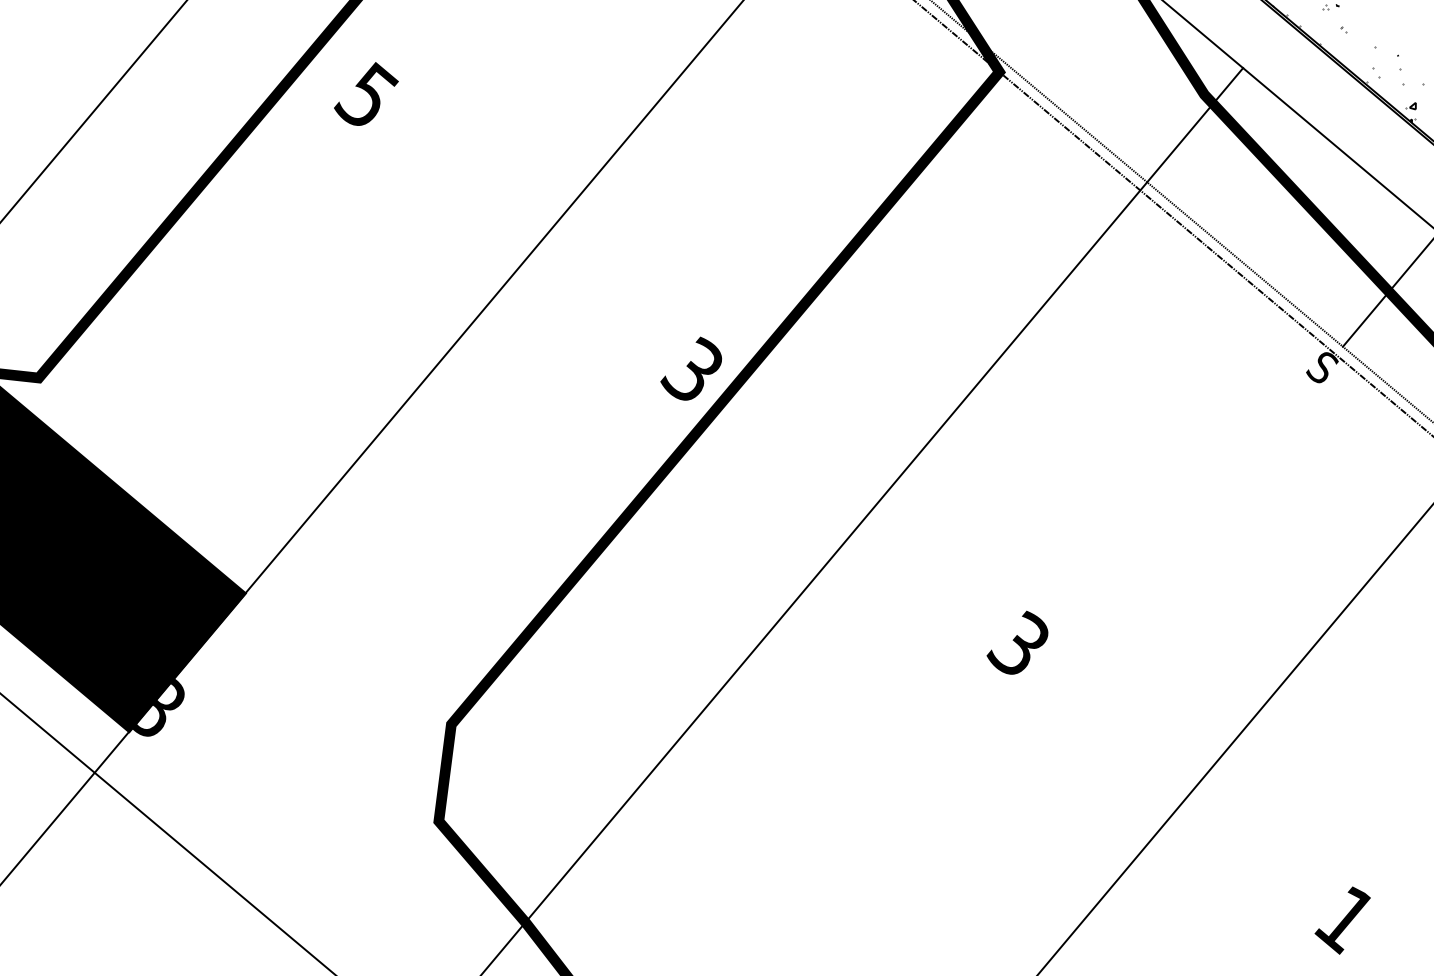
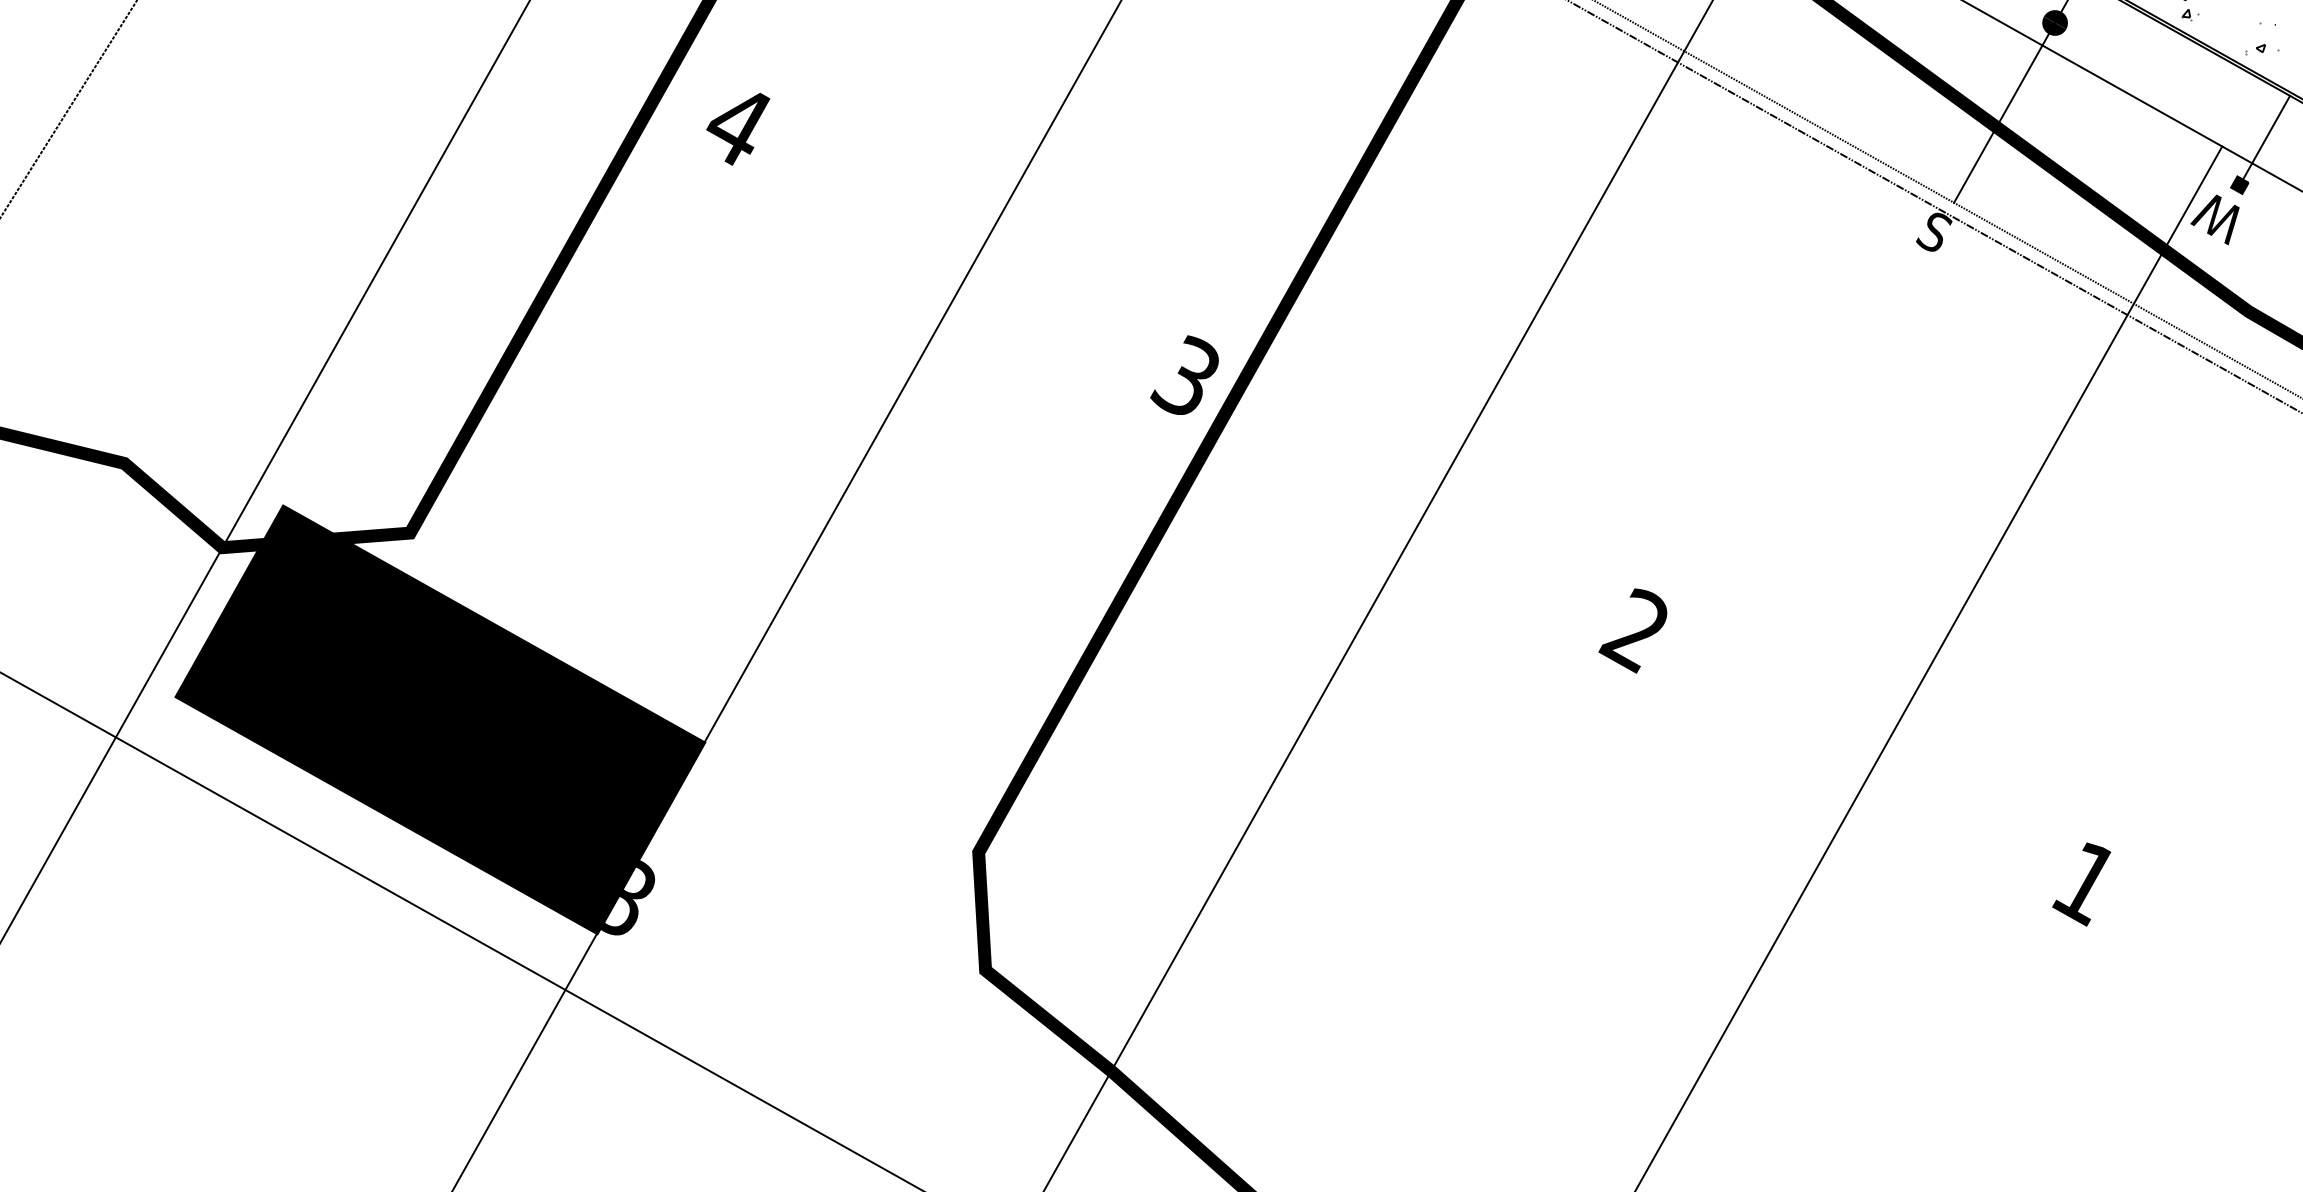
text: (365, 95) -> (735, 123), 5 -> 4
text: (1017, 644) -> (1633, 630), 3 -> 2

